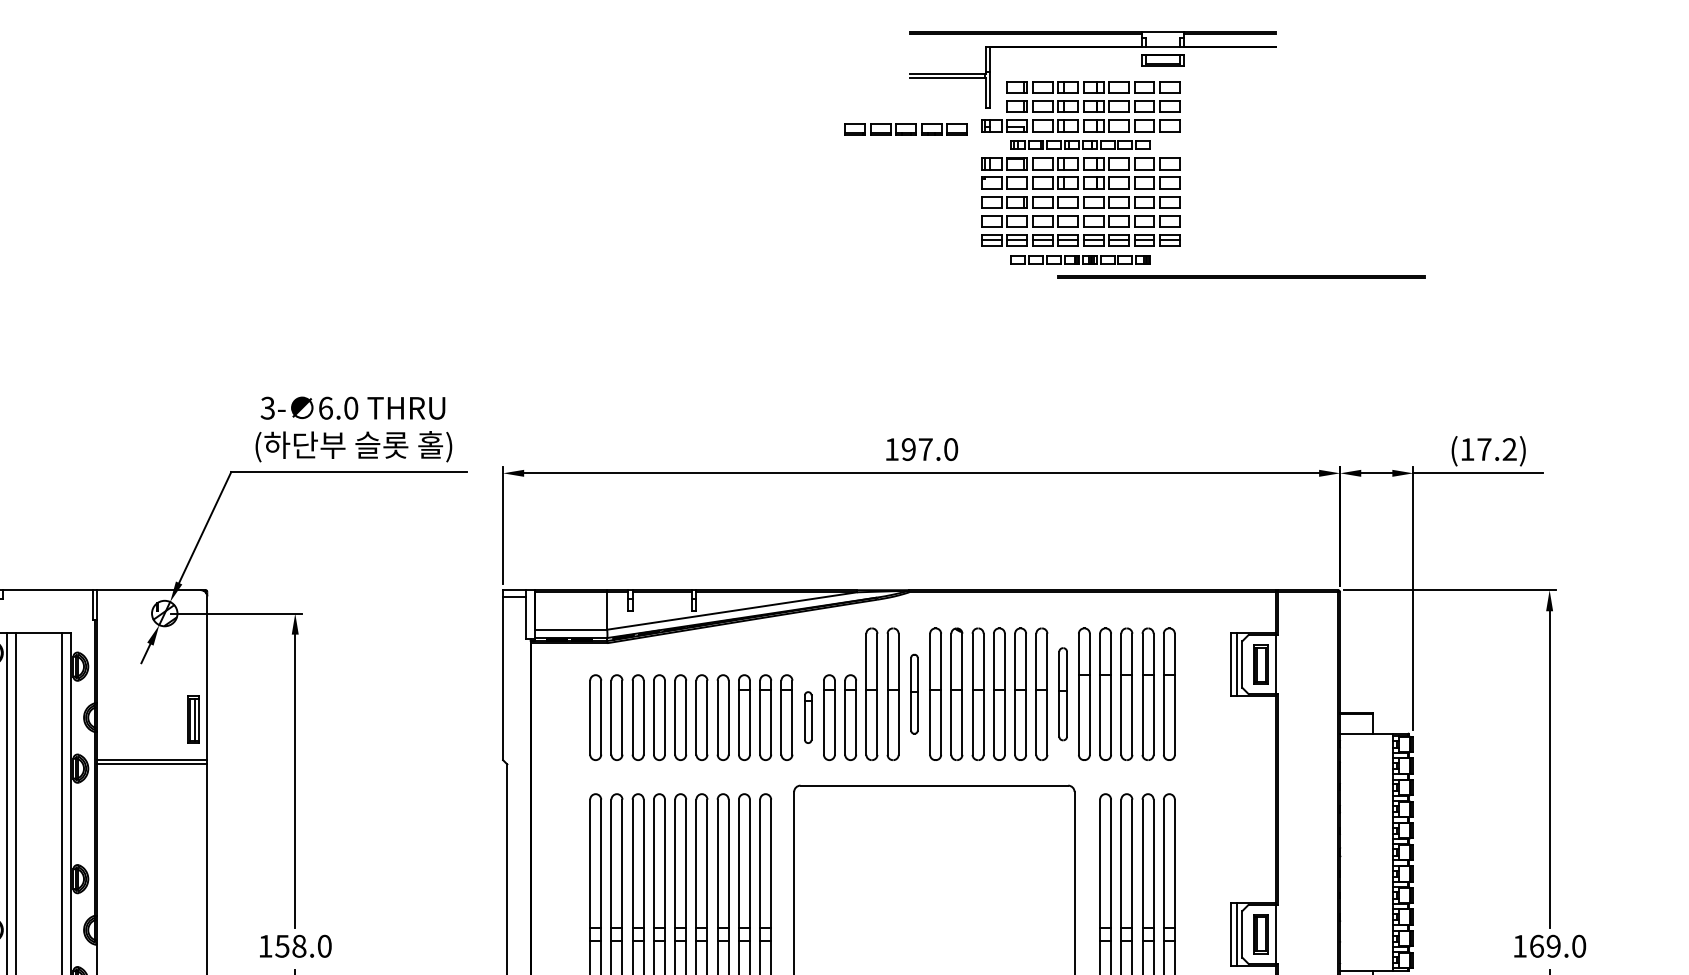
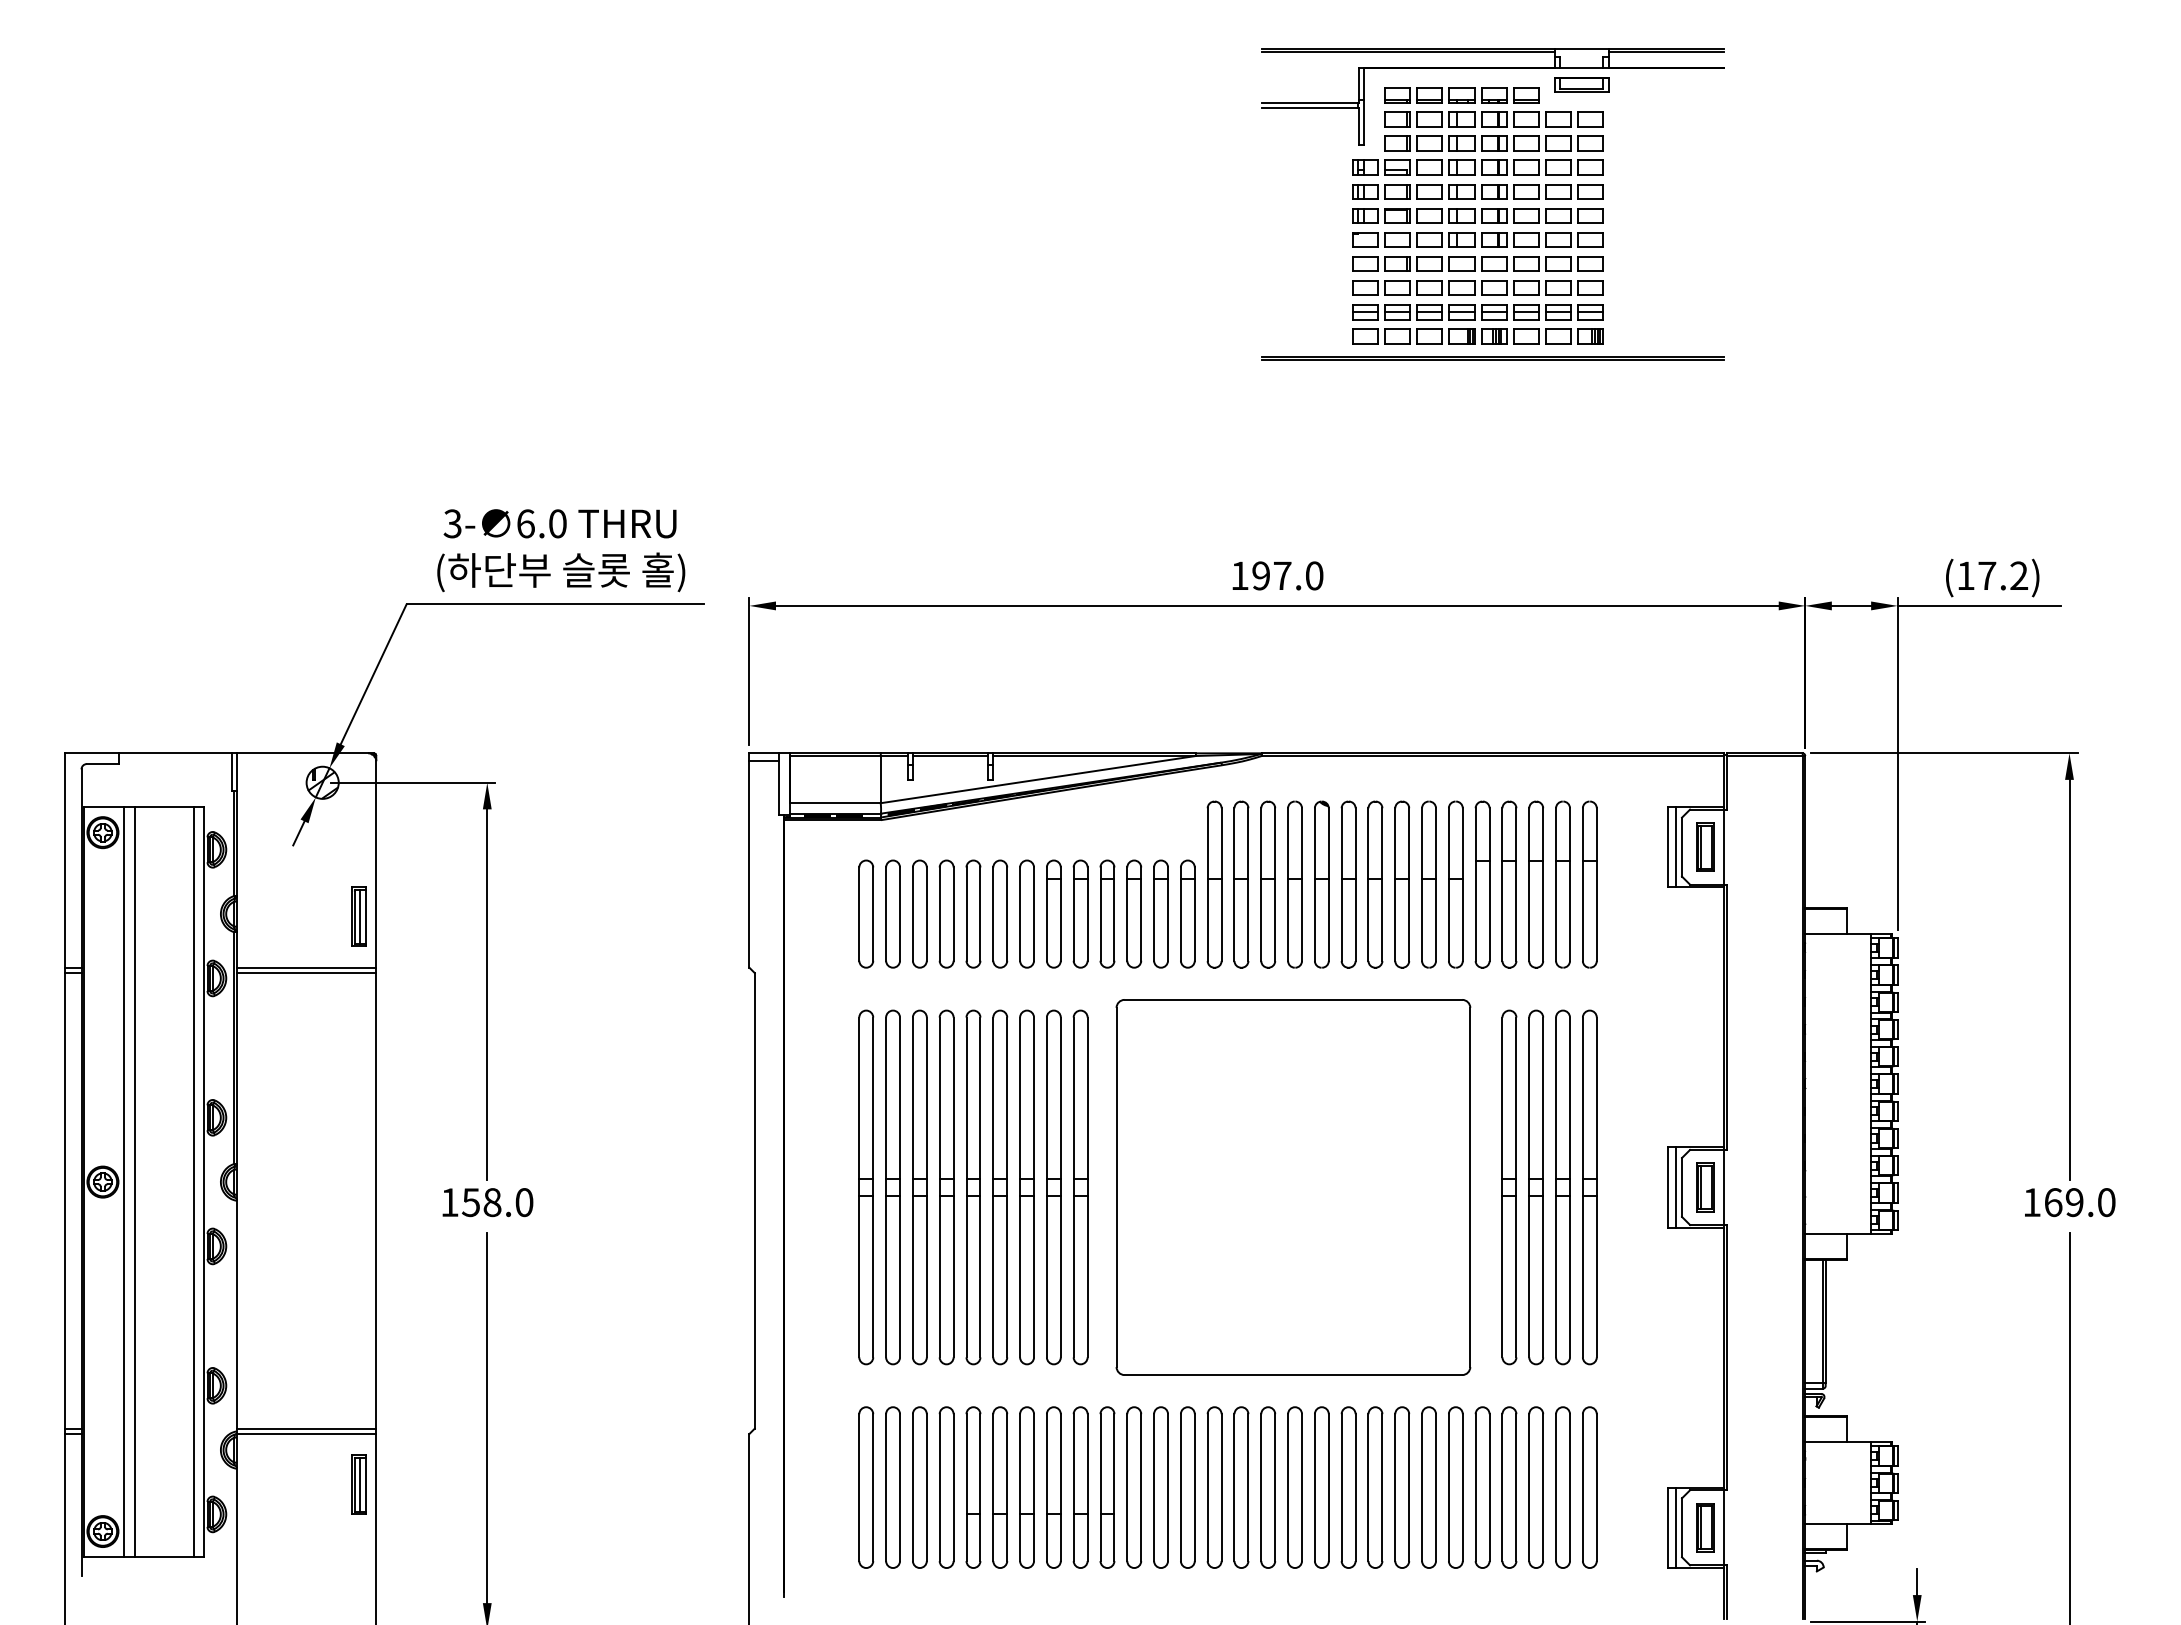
part: (905, 129) -> (1461, 95), moved
part: (1080, 144) -> (1477, 191), size x1.43
part: (1080, 259) -> (1477, 336), size x1.43
line: (1241, 276) -> (1492, 357), moved
part: (914, 694) -> (1268, 884), size x1.67
part: (1062, 694) -> (1455, 884), size x1.43
part: (808, 717) -> (1134, 913), size x1.67

